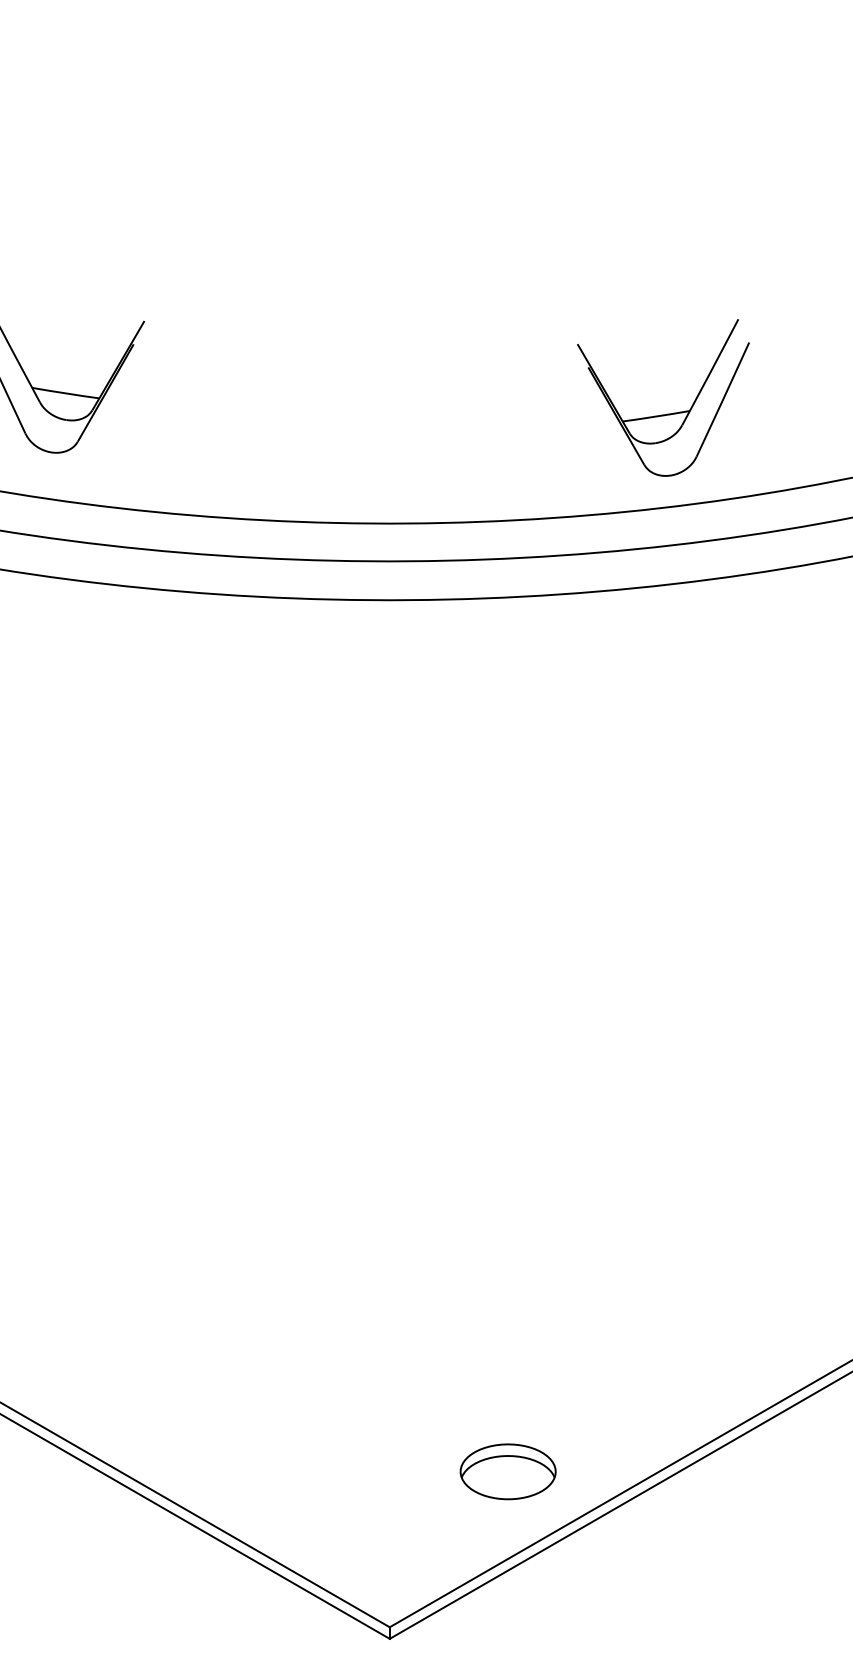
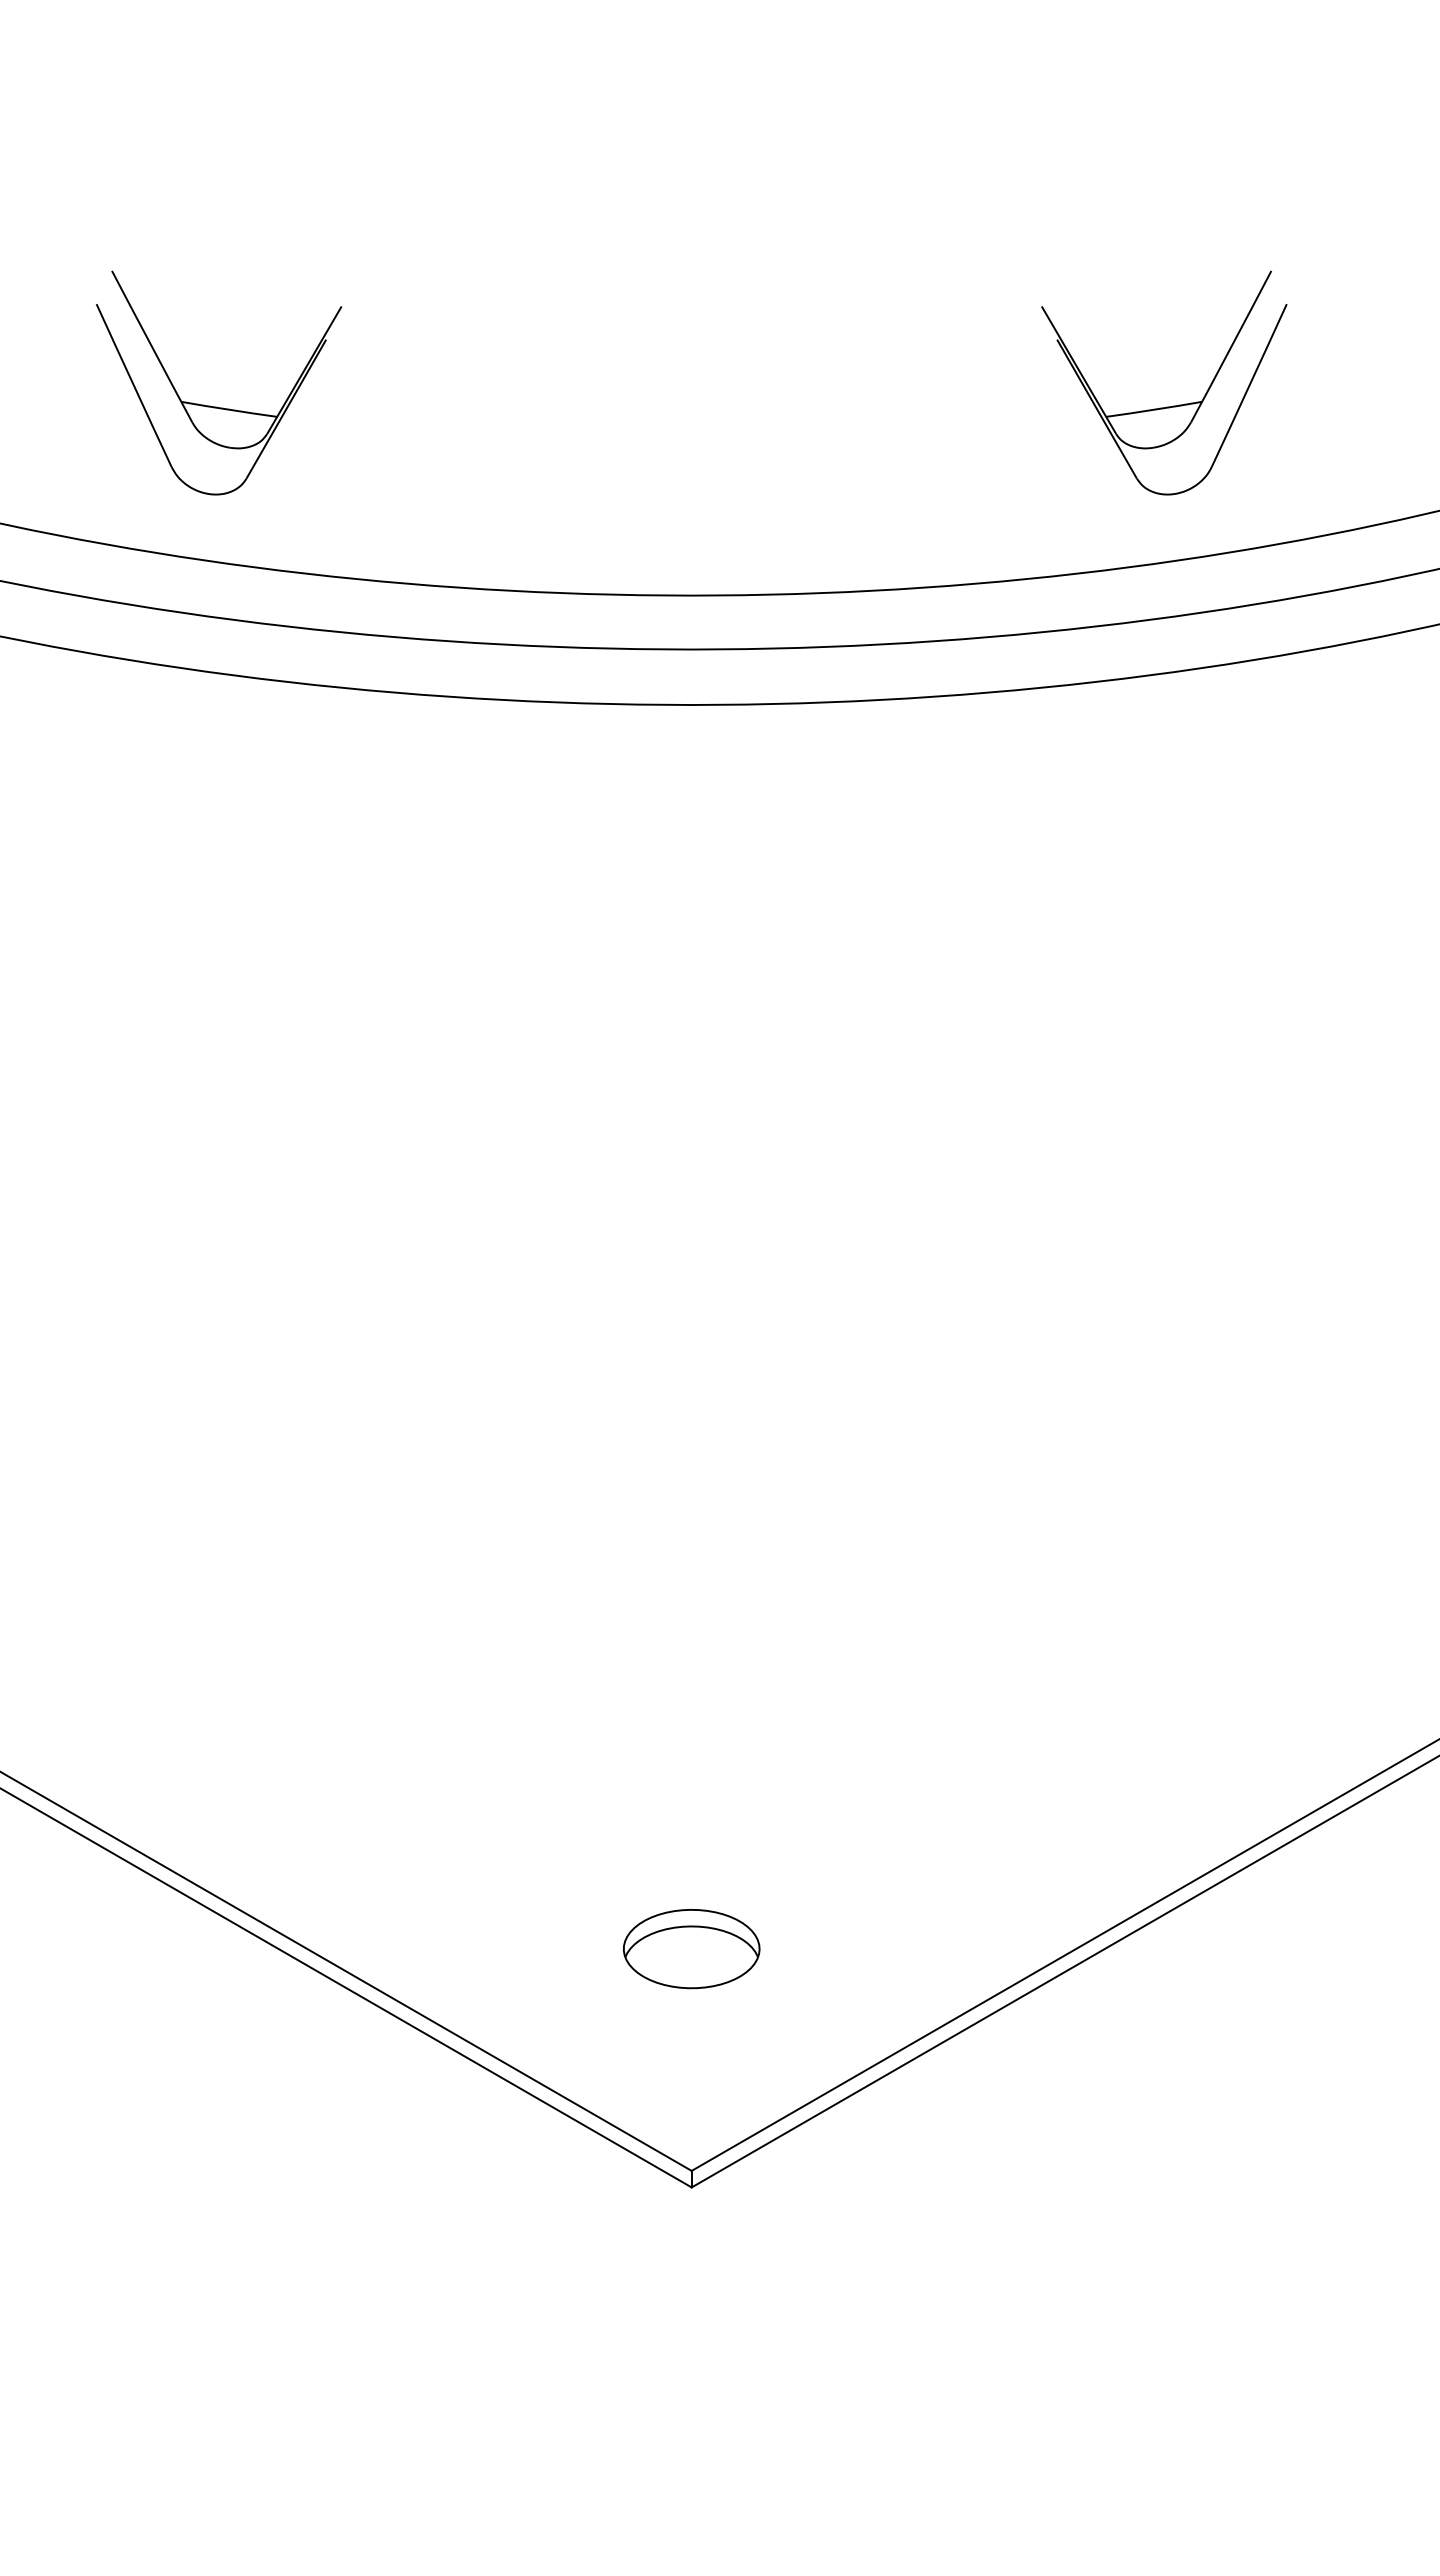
part: (664, 414) -> (1166, 406), moved
part: (508, 1472) -> (691, 1949), moved

